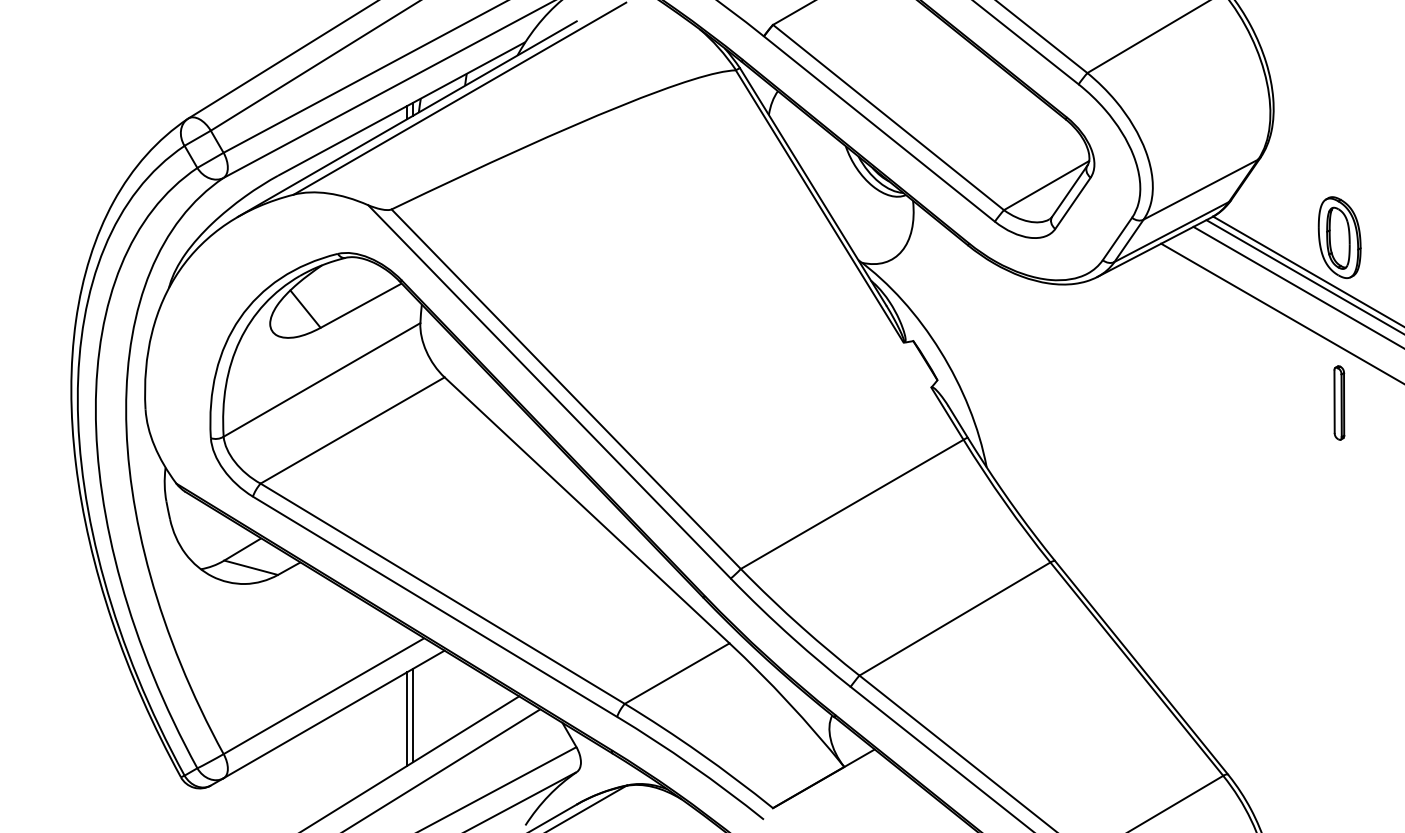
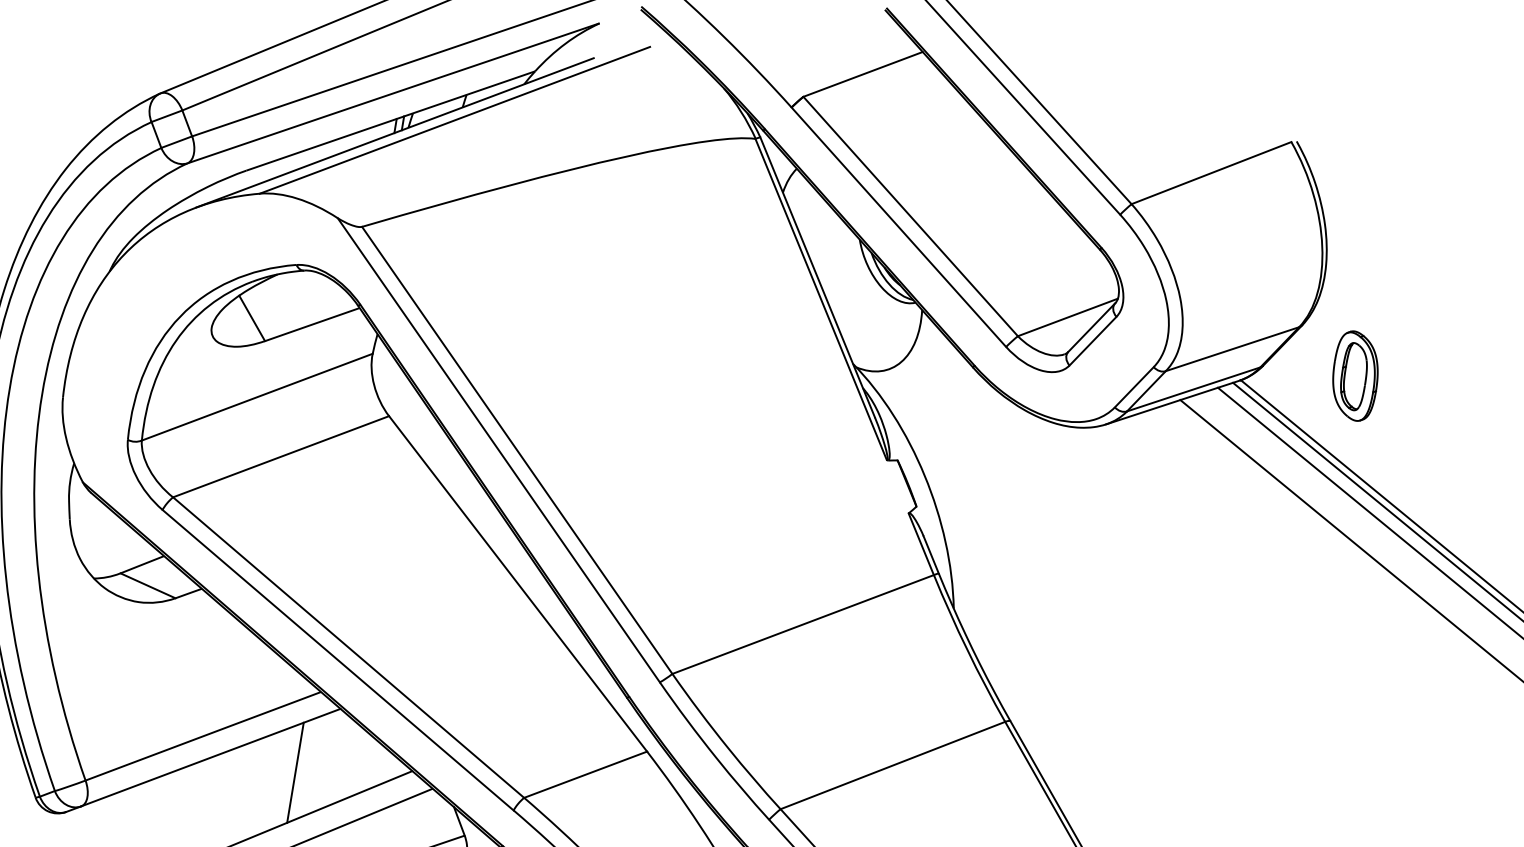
part: (1339, 237) -> (1355, 375), moved
part: (1339, 402) -> (1343, 601), removed
line: (406, 719) -> (287, 775), removed

